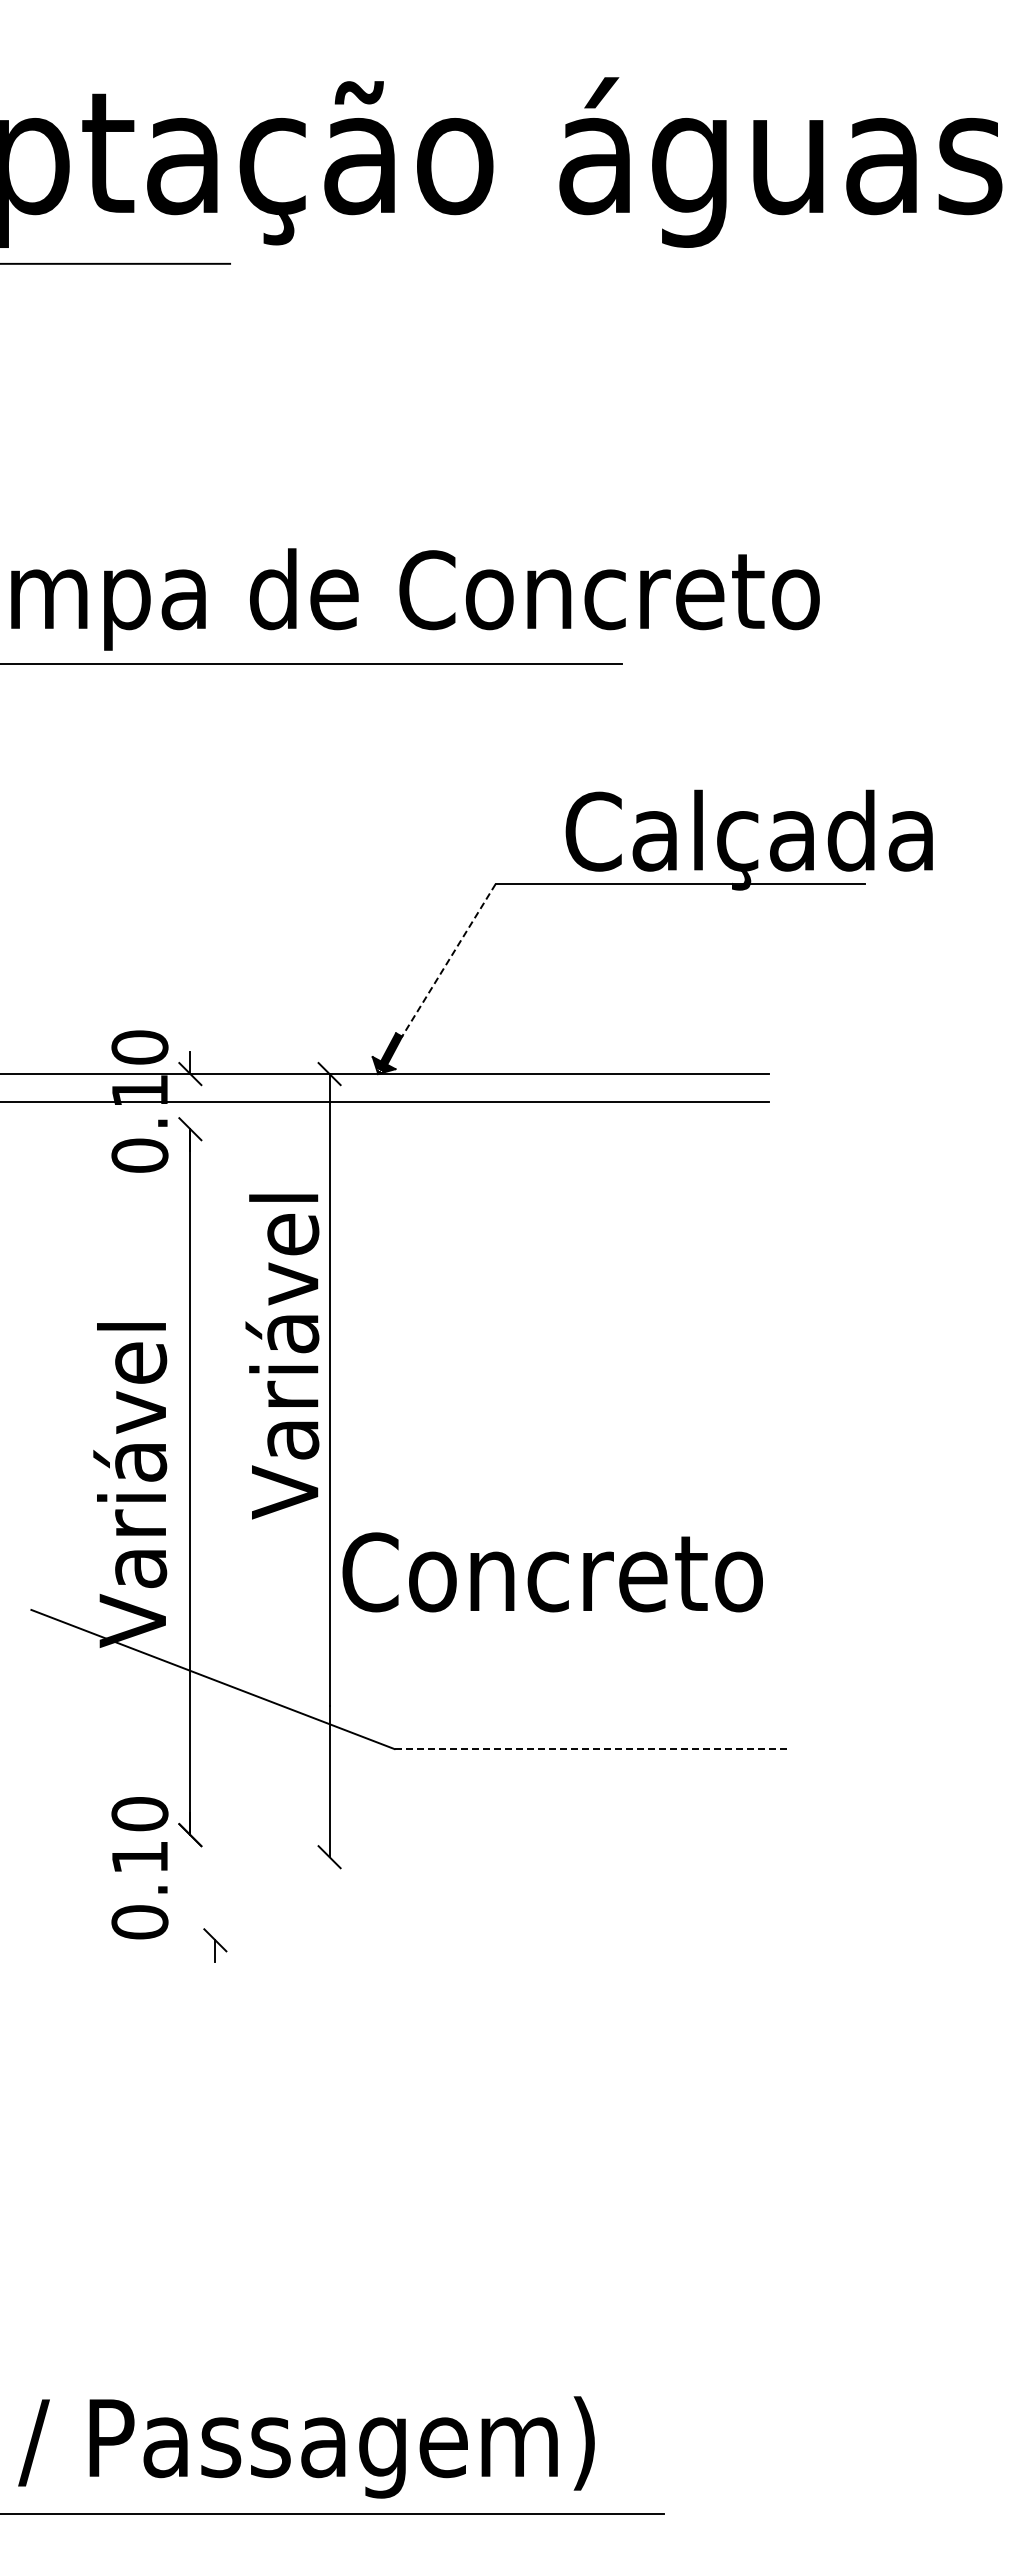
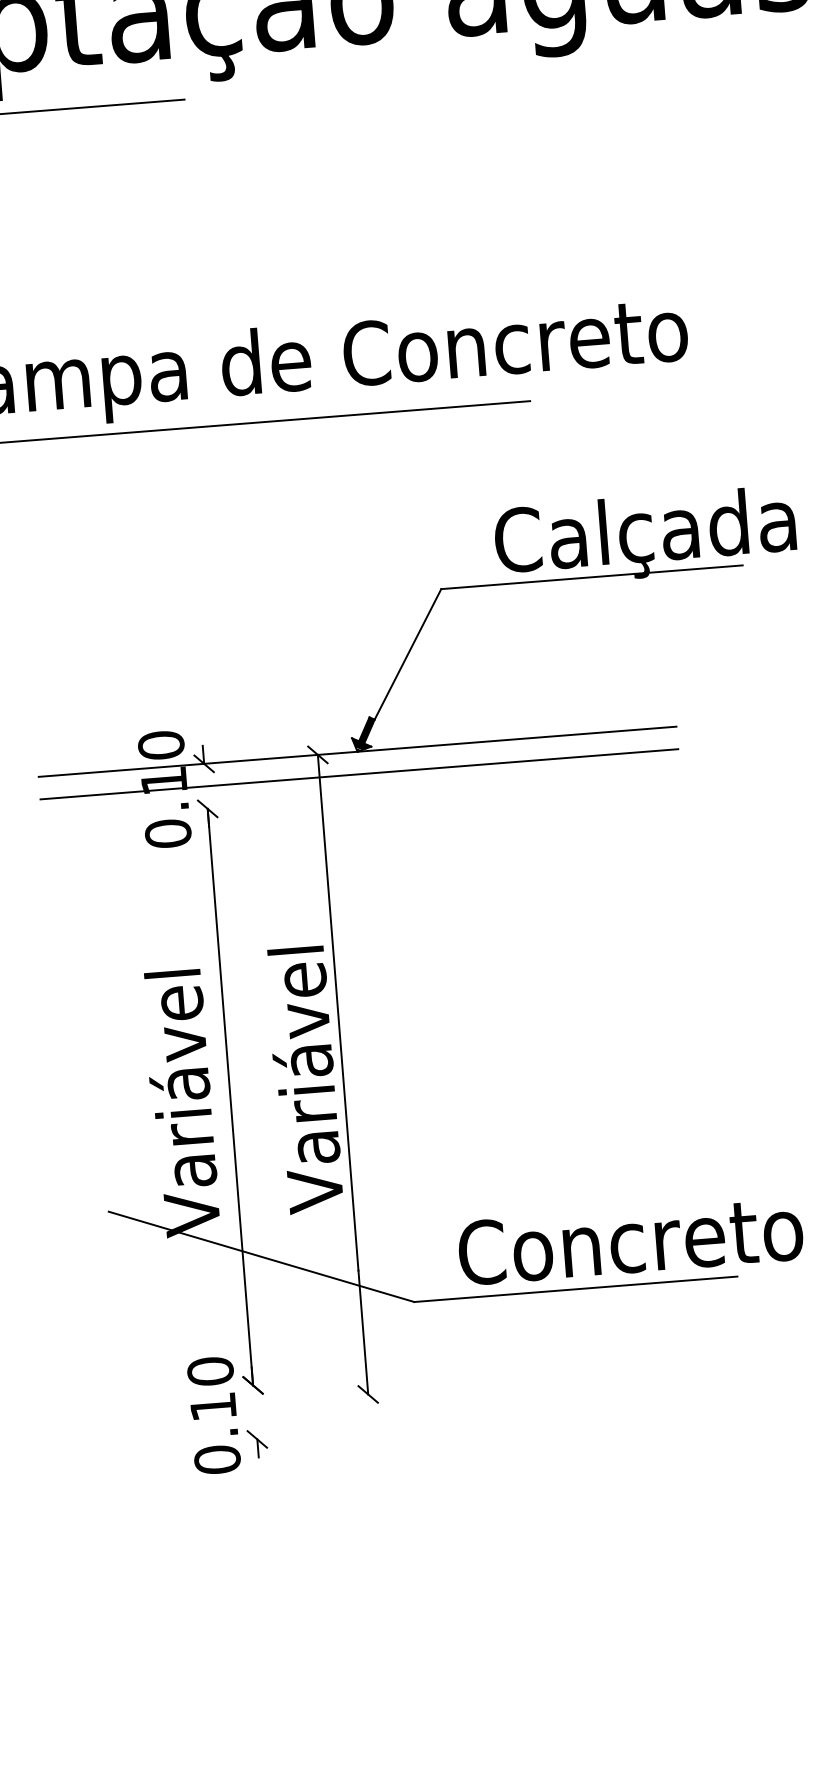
line: (448, 960) -> (407, 654), dashed -> solid
text: (282, 1356) -> (304, 1080), moved
text: (552, 1572) -> (630, 1240), moved
line: (592, 1749) -> (575, 1289), dashed -> solid
part: (215, 1945) -> (257, 1443), moved

